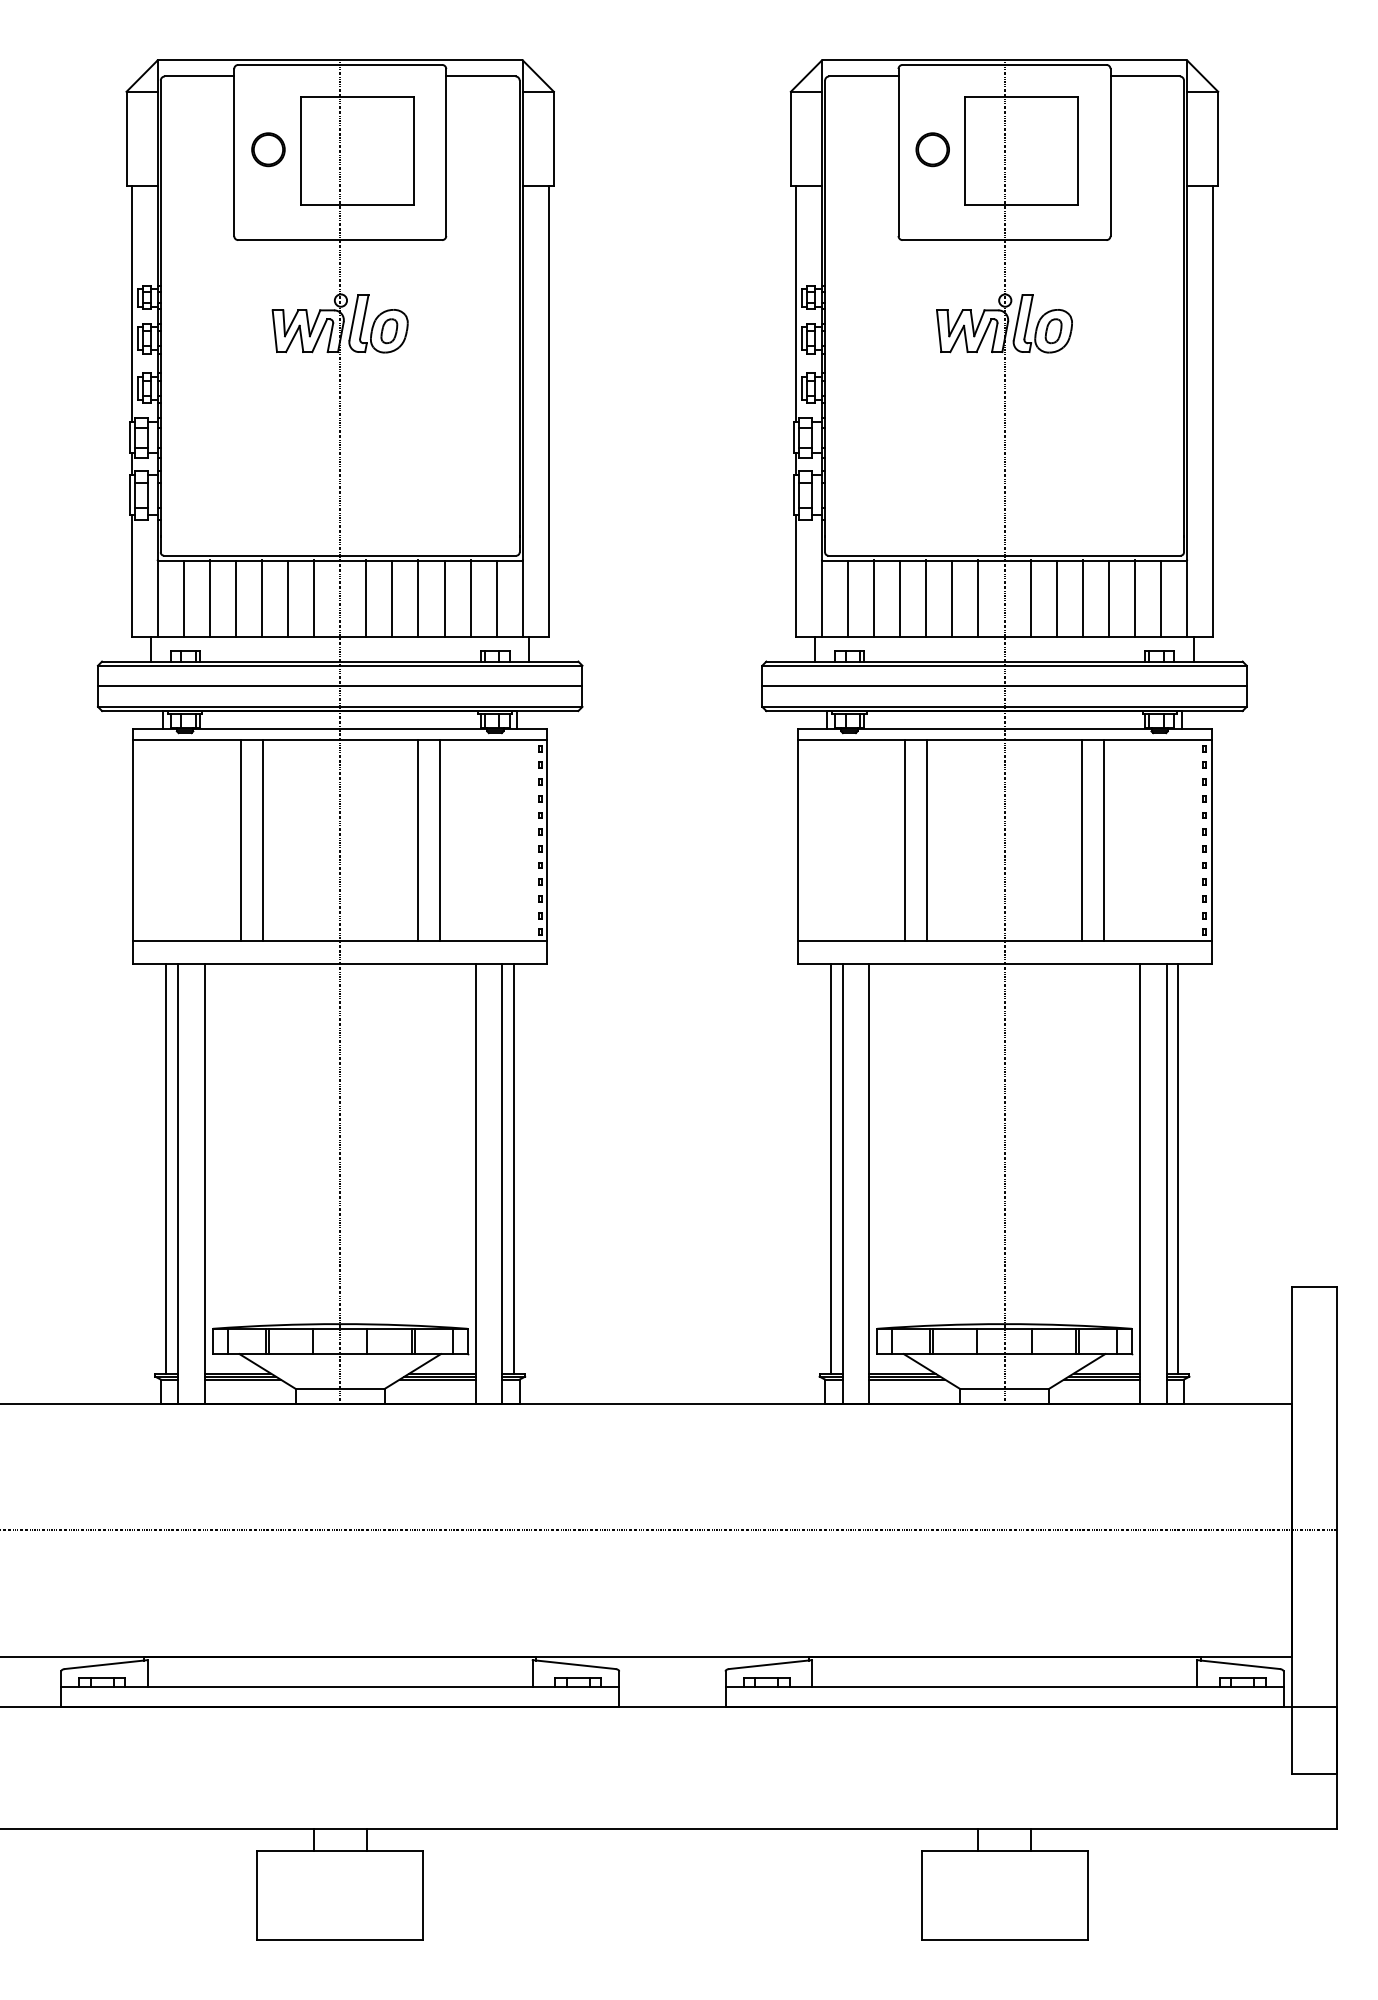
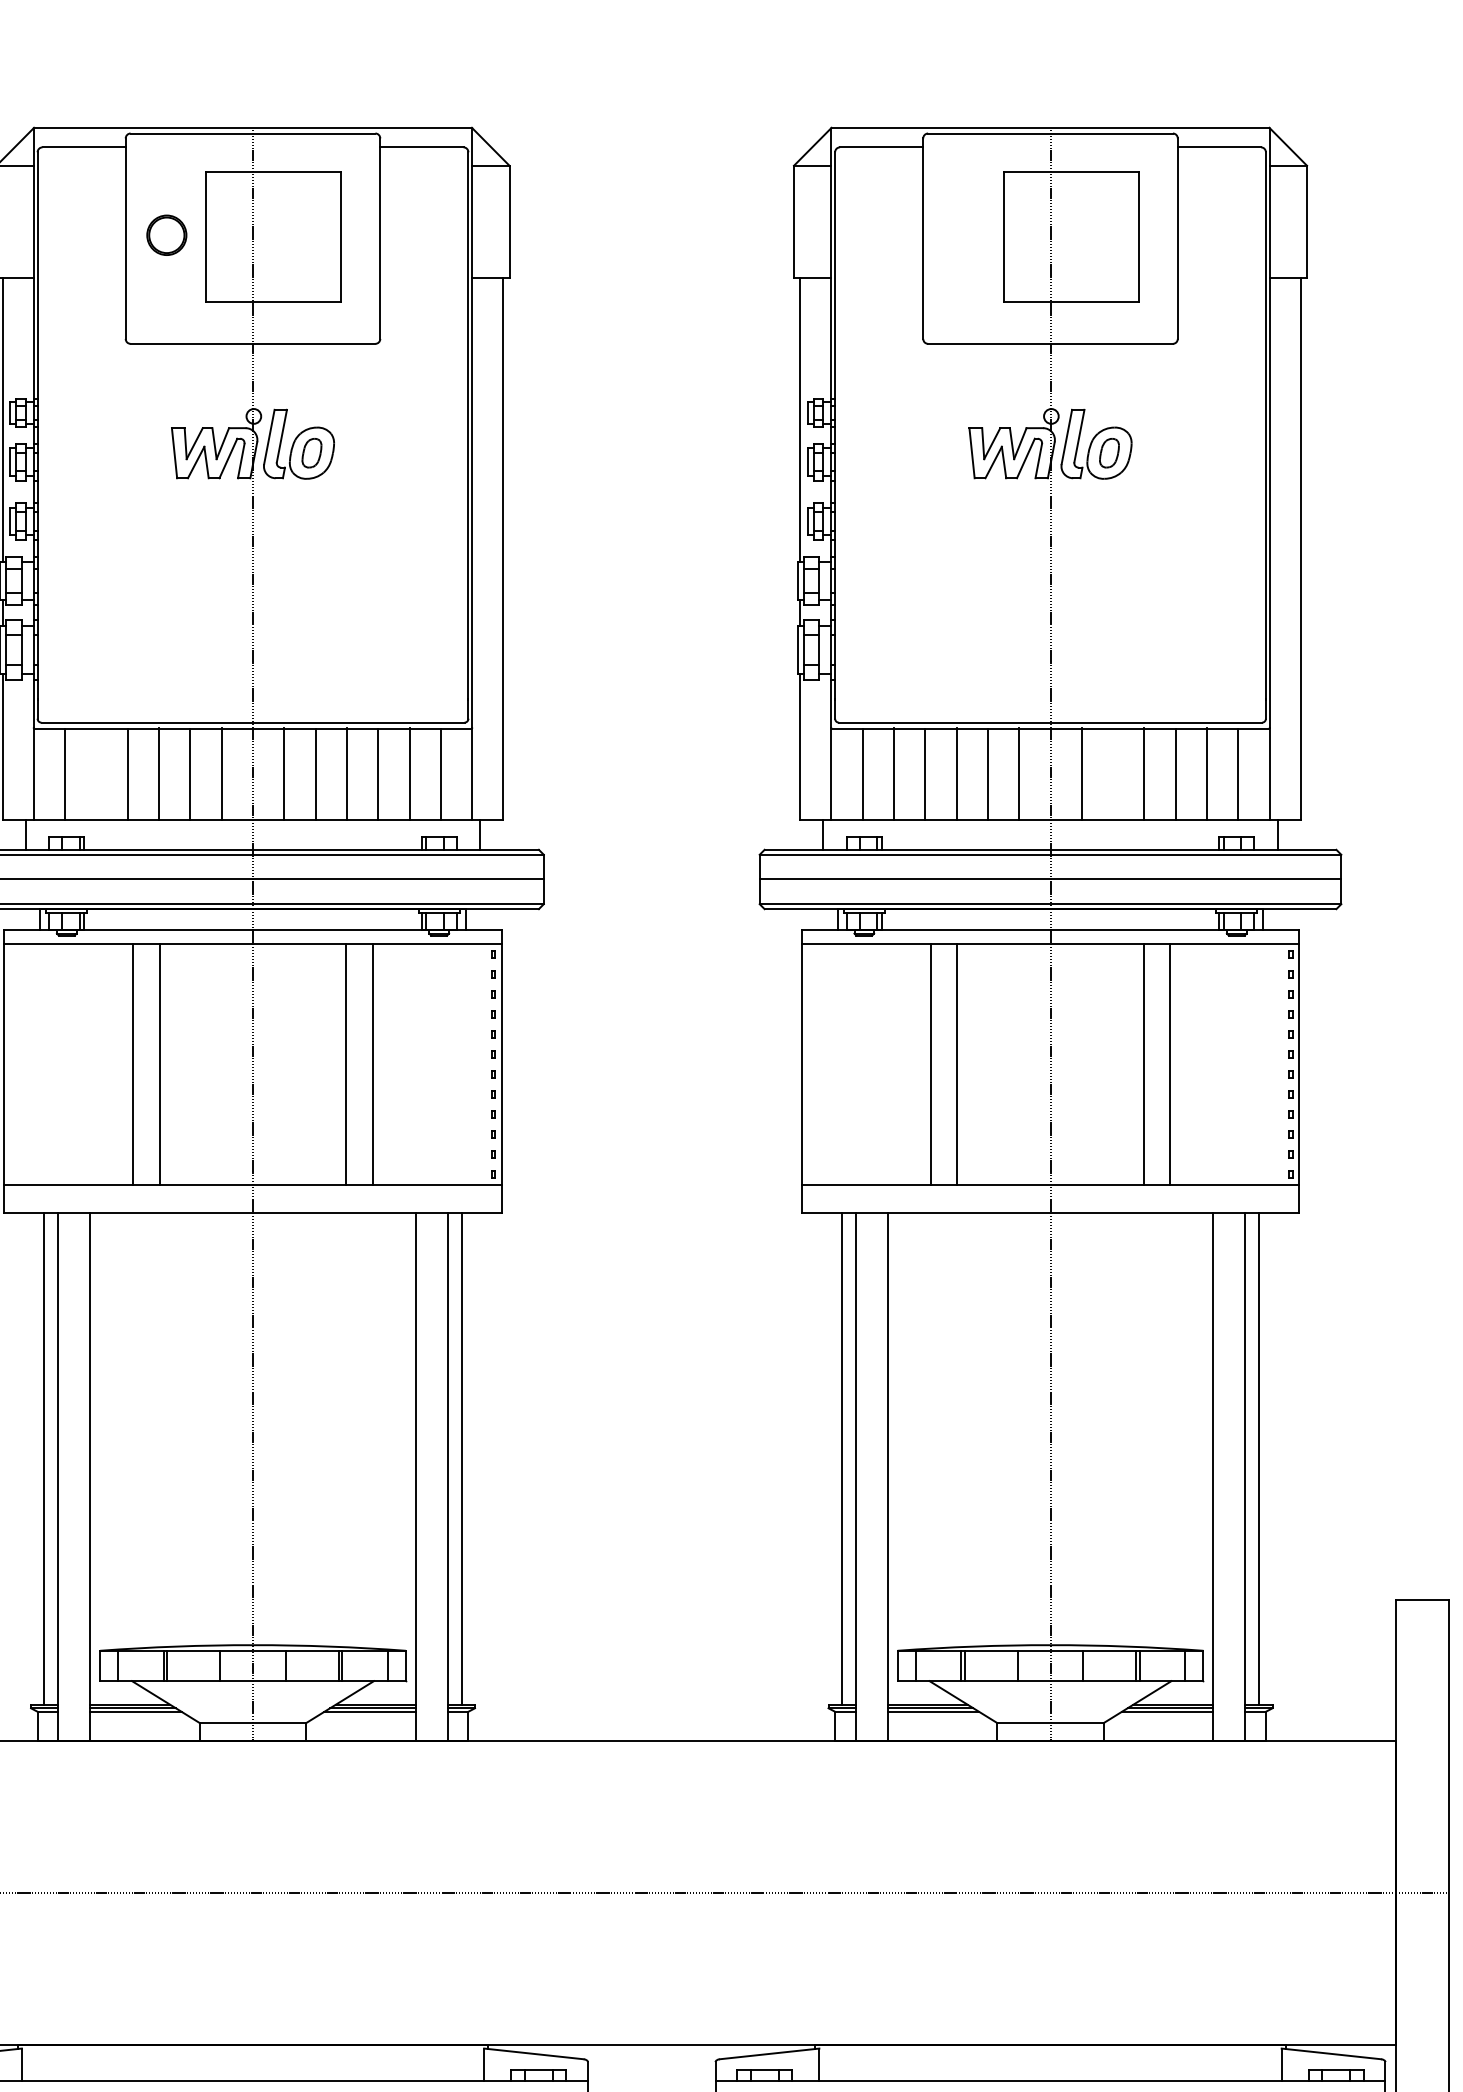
part: (932, 149) -> (964, 235), removed
line: (209, 598) -> (96, 774), removed
line: (1056, 598) -> (1112, 774), removed

